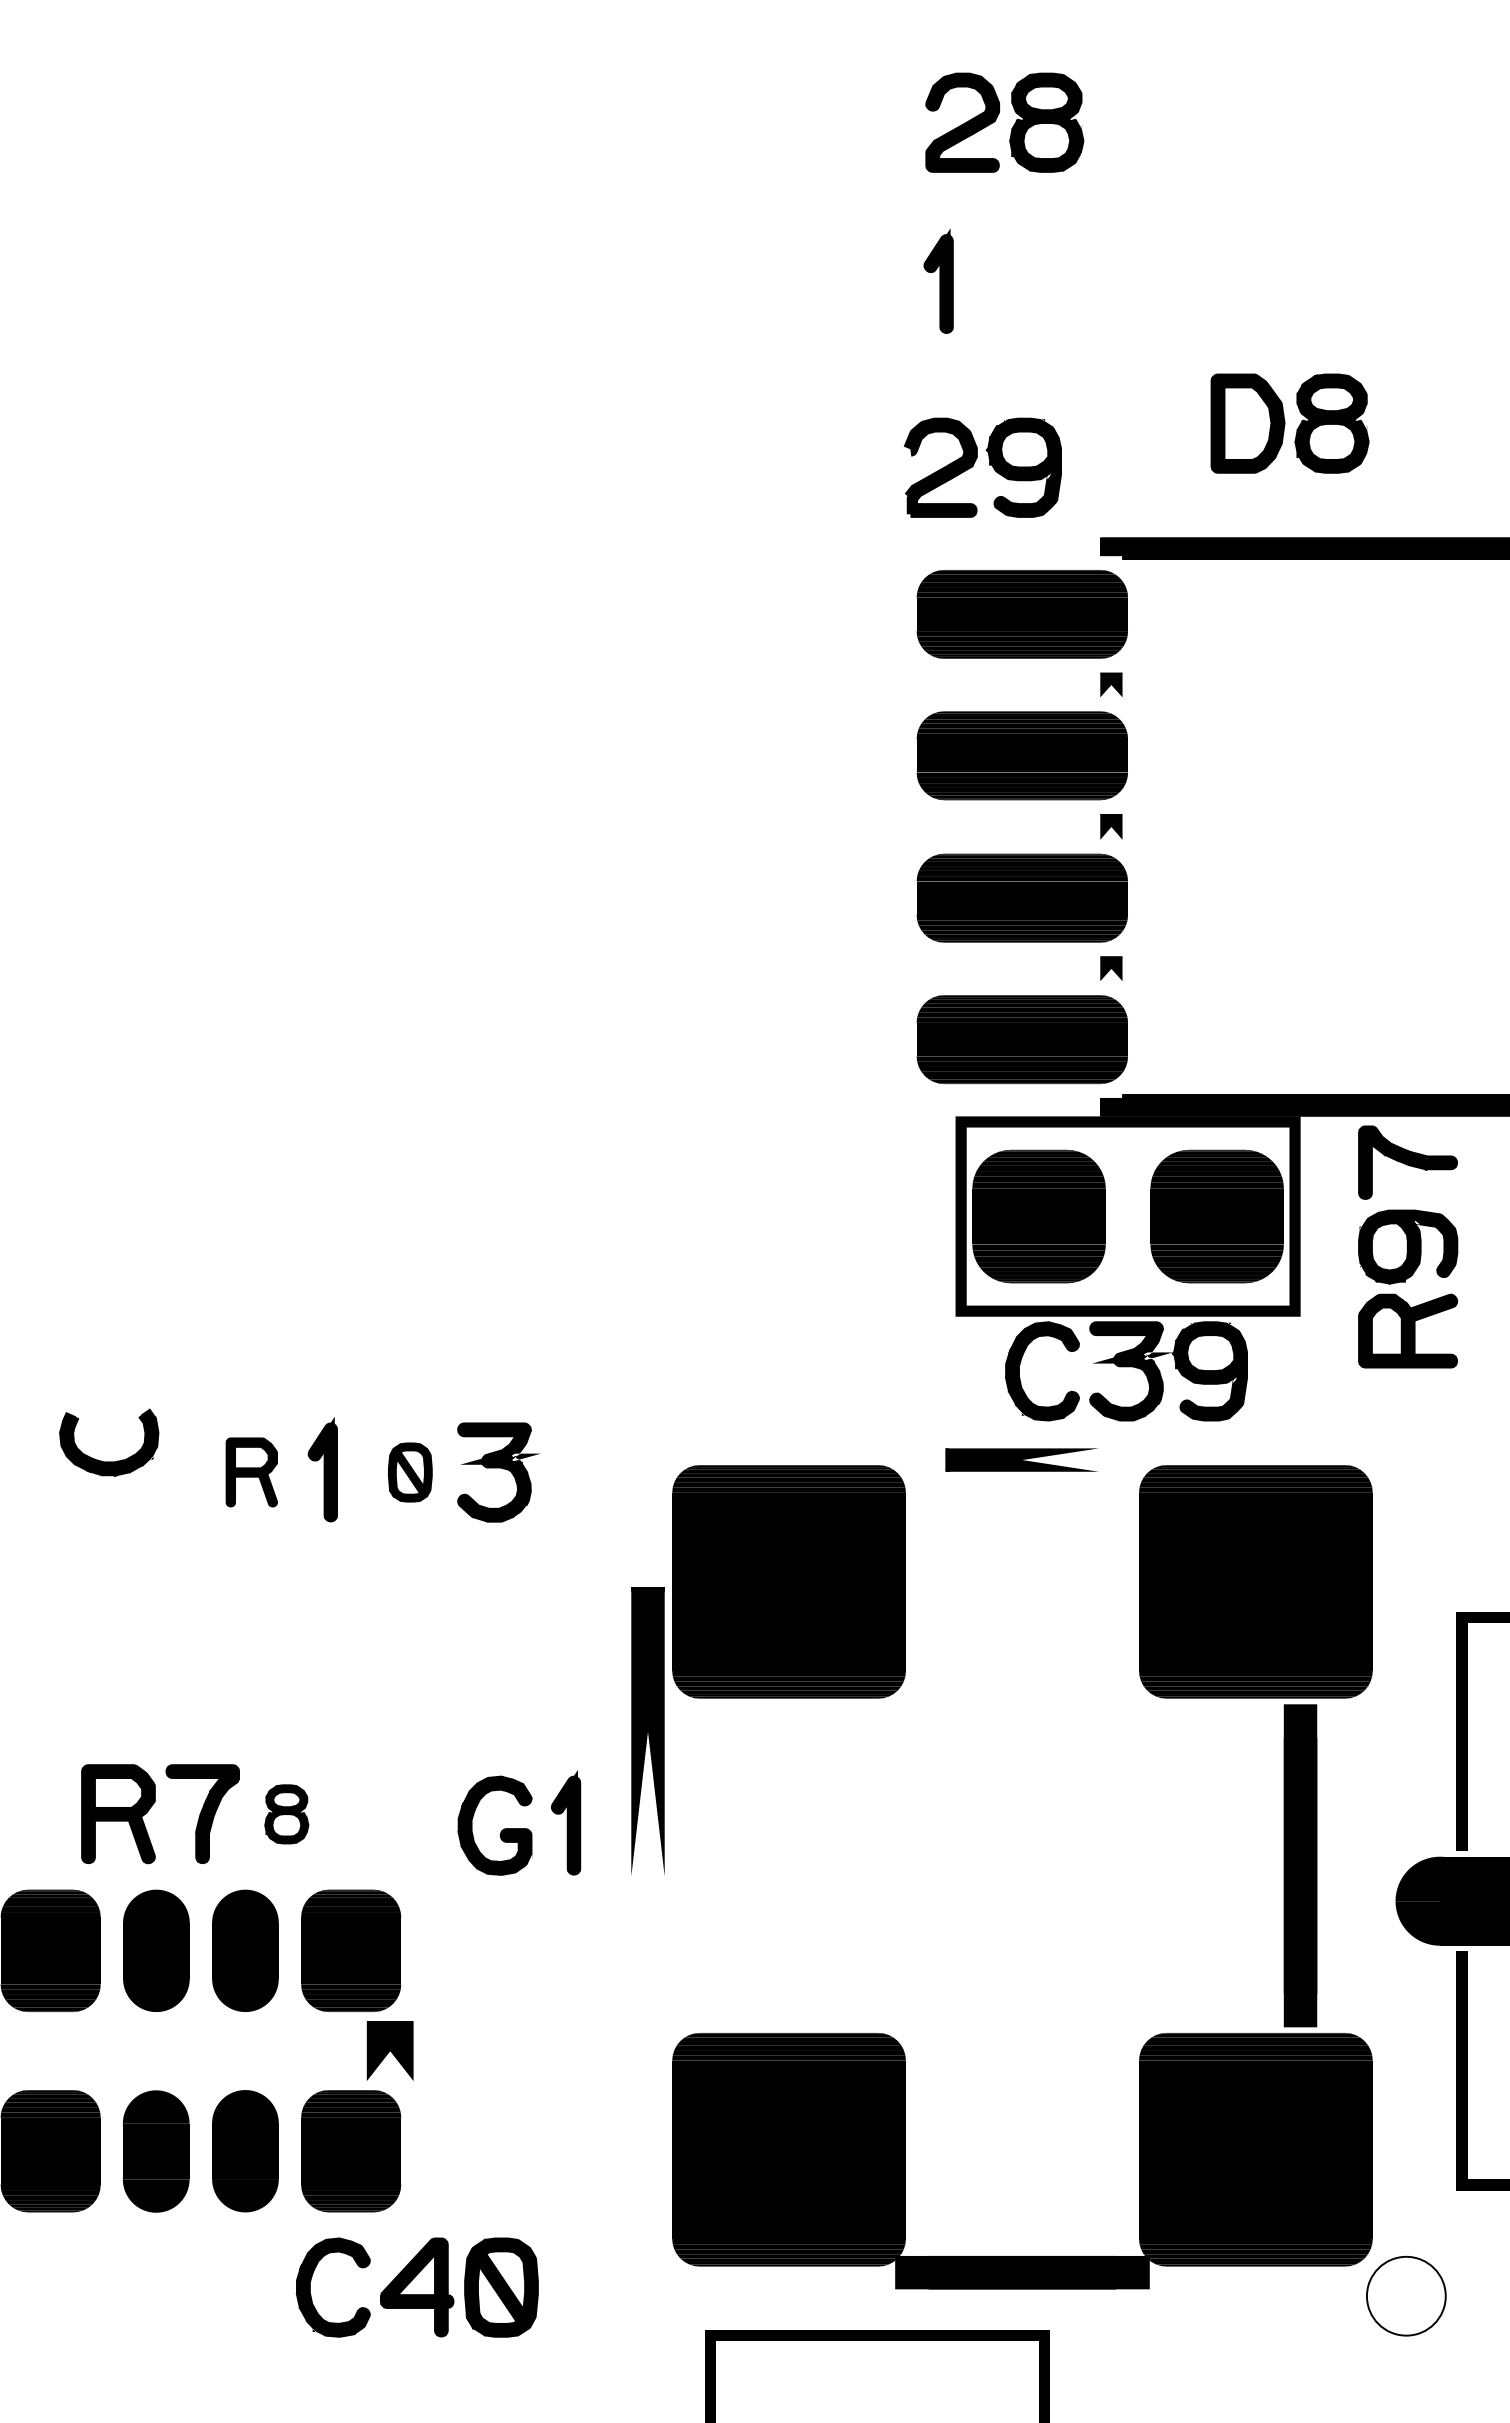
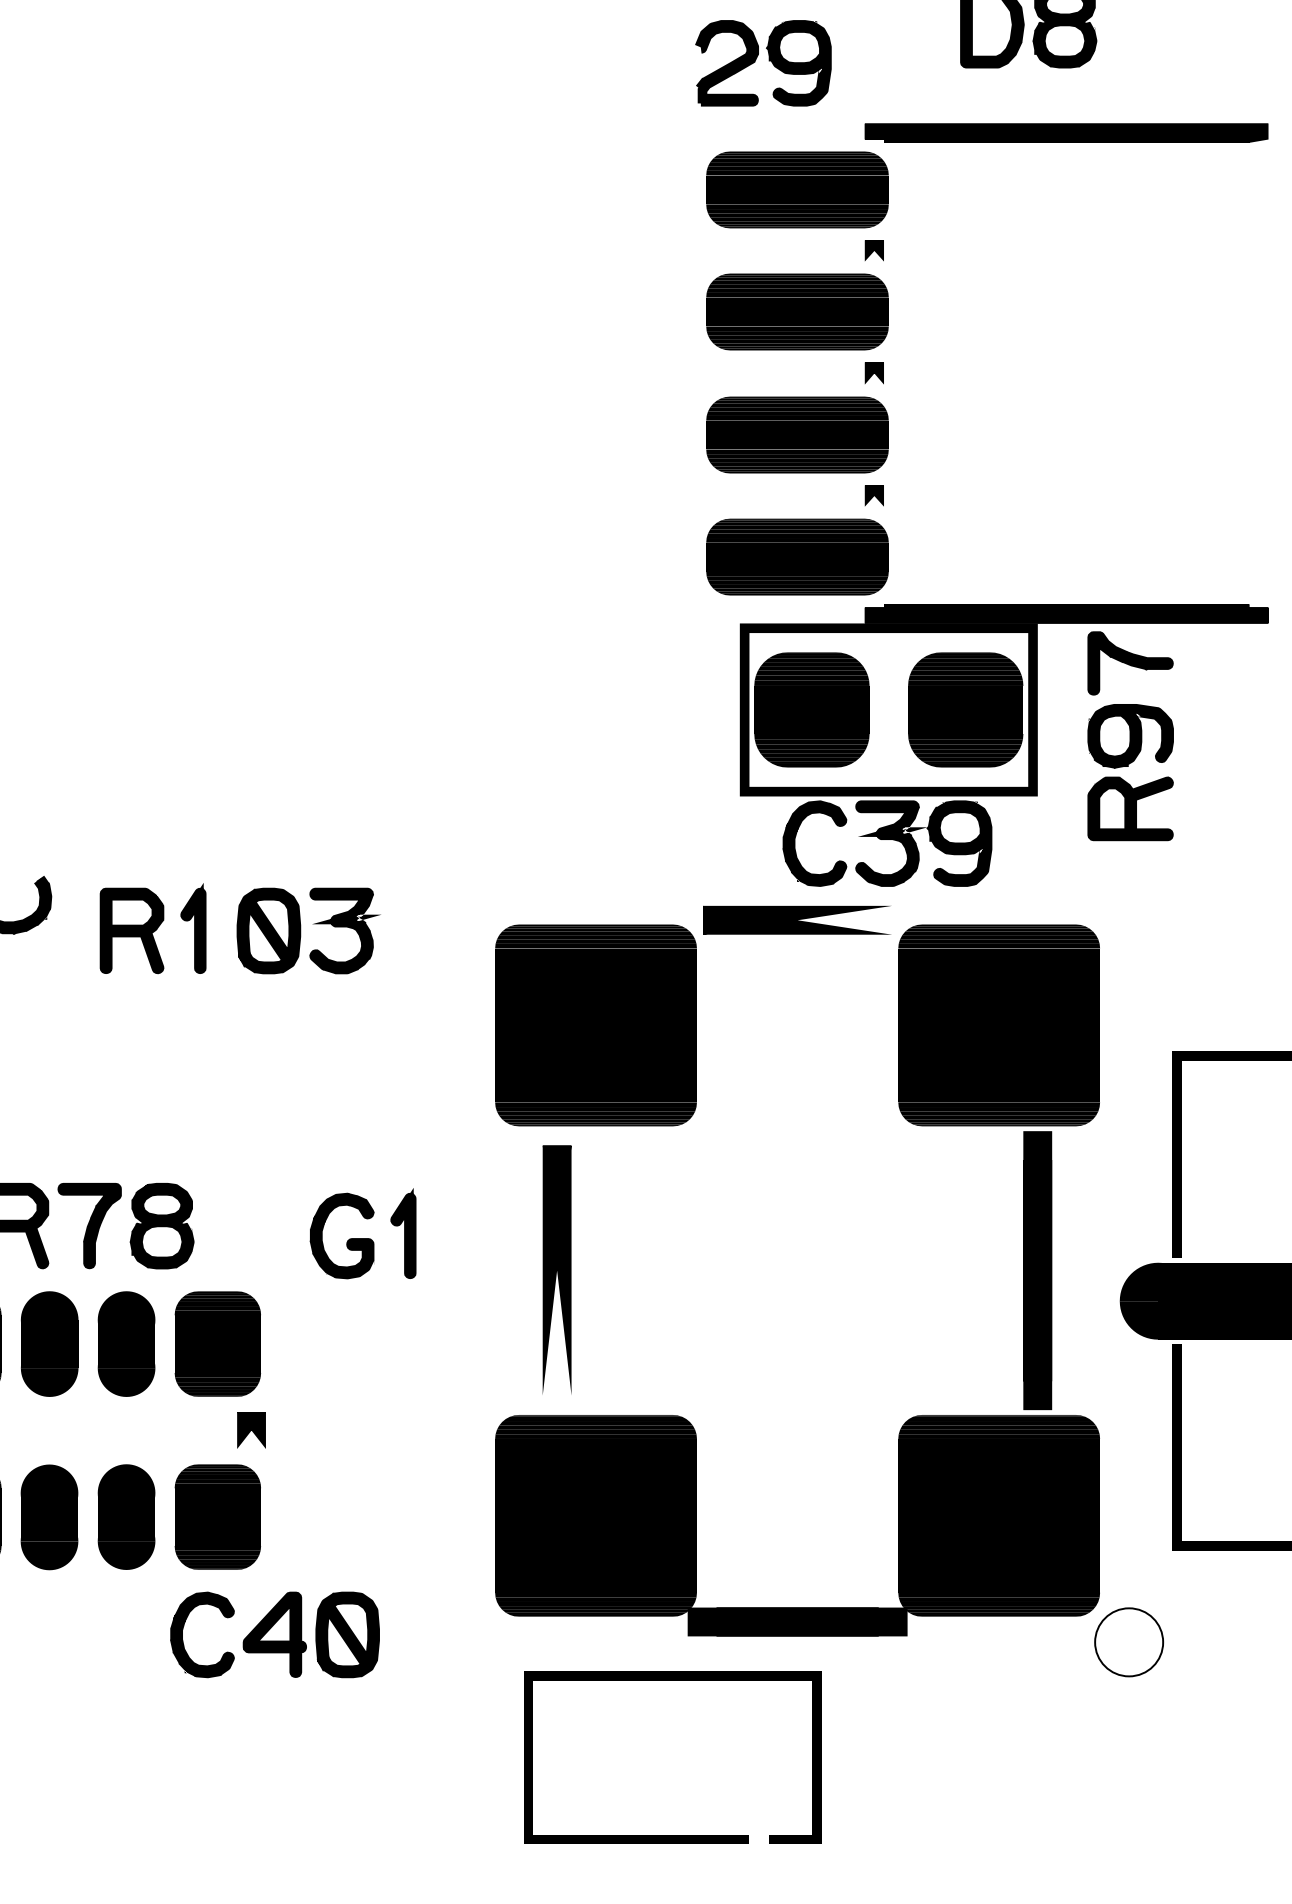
part: (1021, 1459) -> (796, 919), size x1.43
part: (251, 1472) -> (131, 930), size x1.43
part: (410, 1472) -> (269, 930), size x1.67
part: (647, 1731) -> (556, 1270), moved
part: (286, 1814) -> (162, 1226), size x1.67
part: (389, 2050) -> (250, 1430), size x0.71

